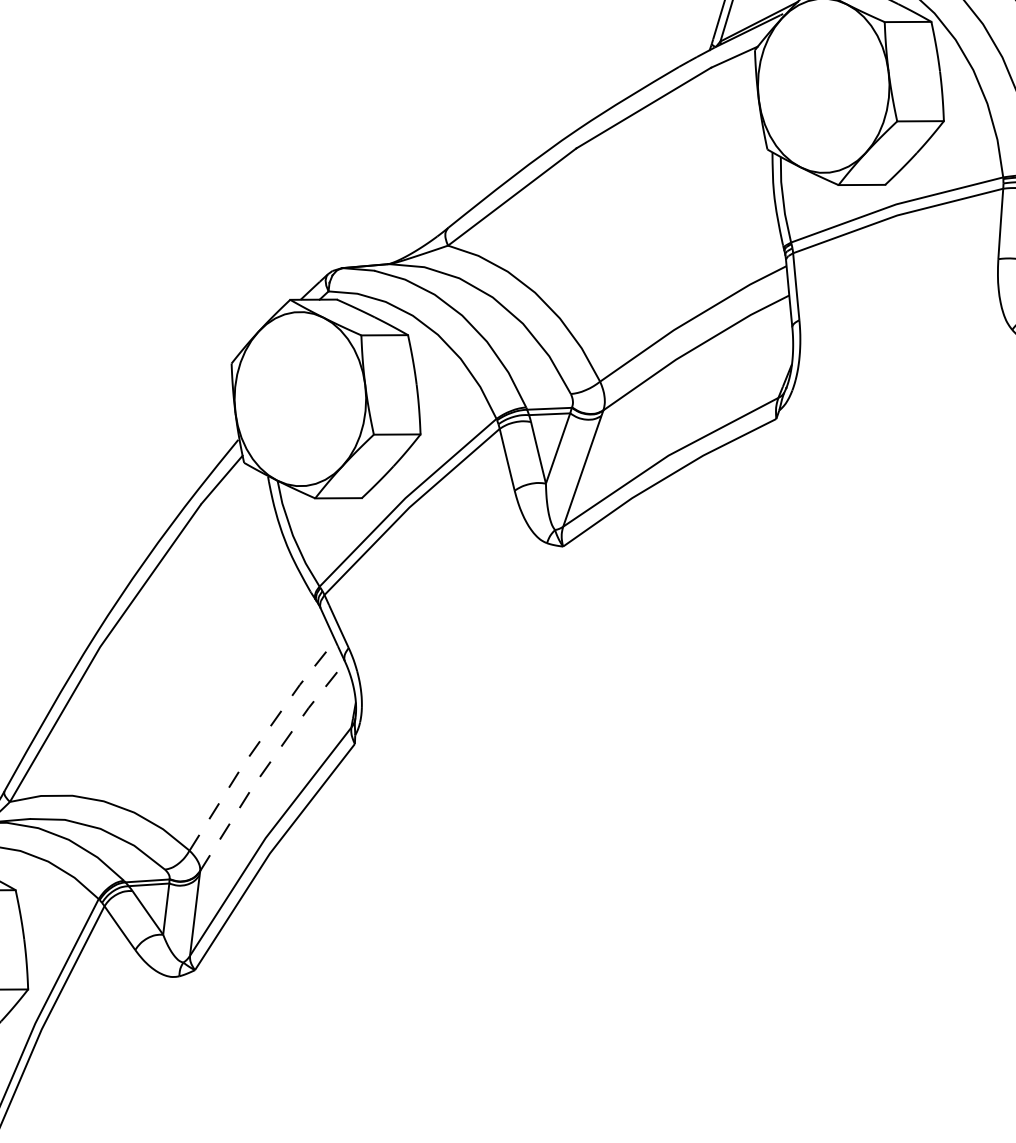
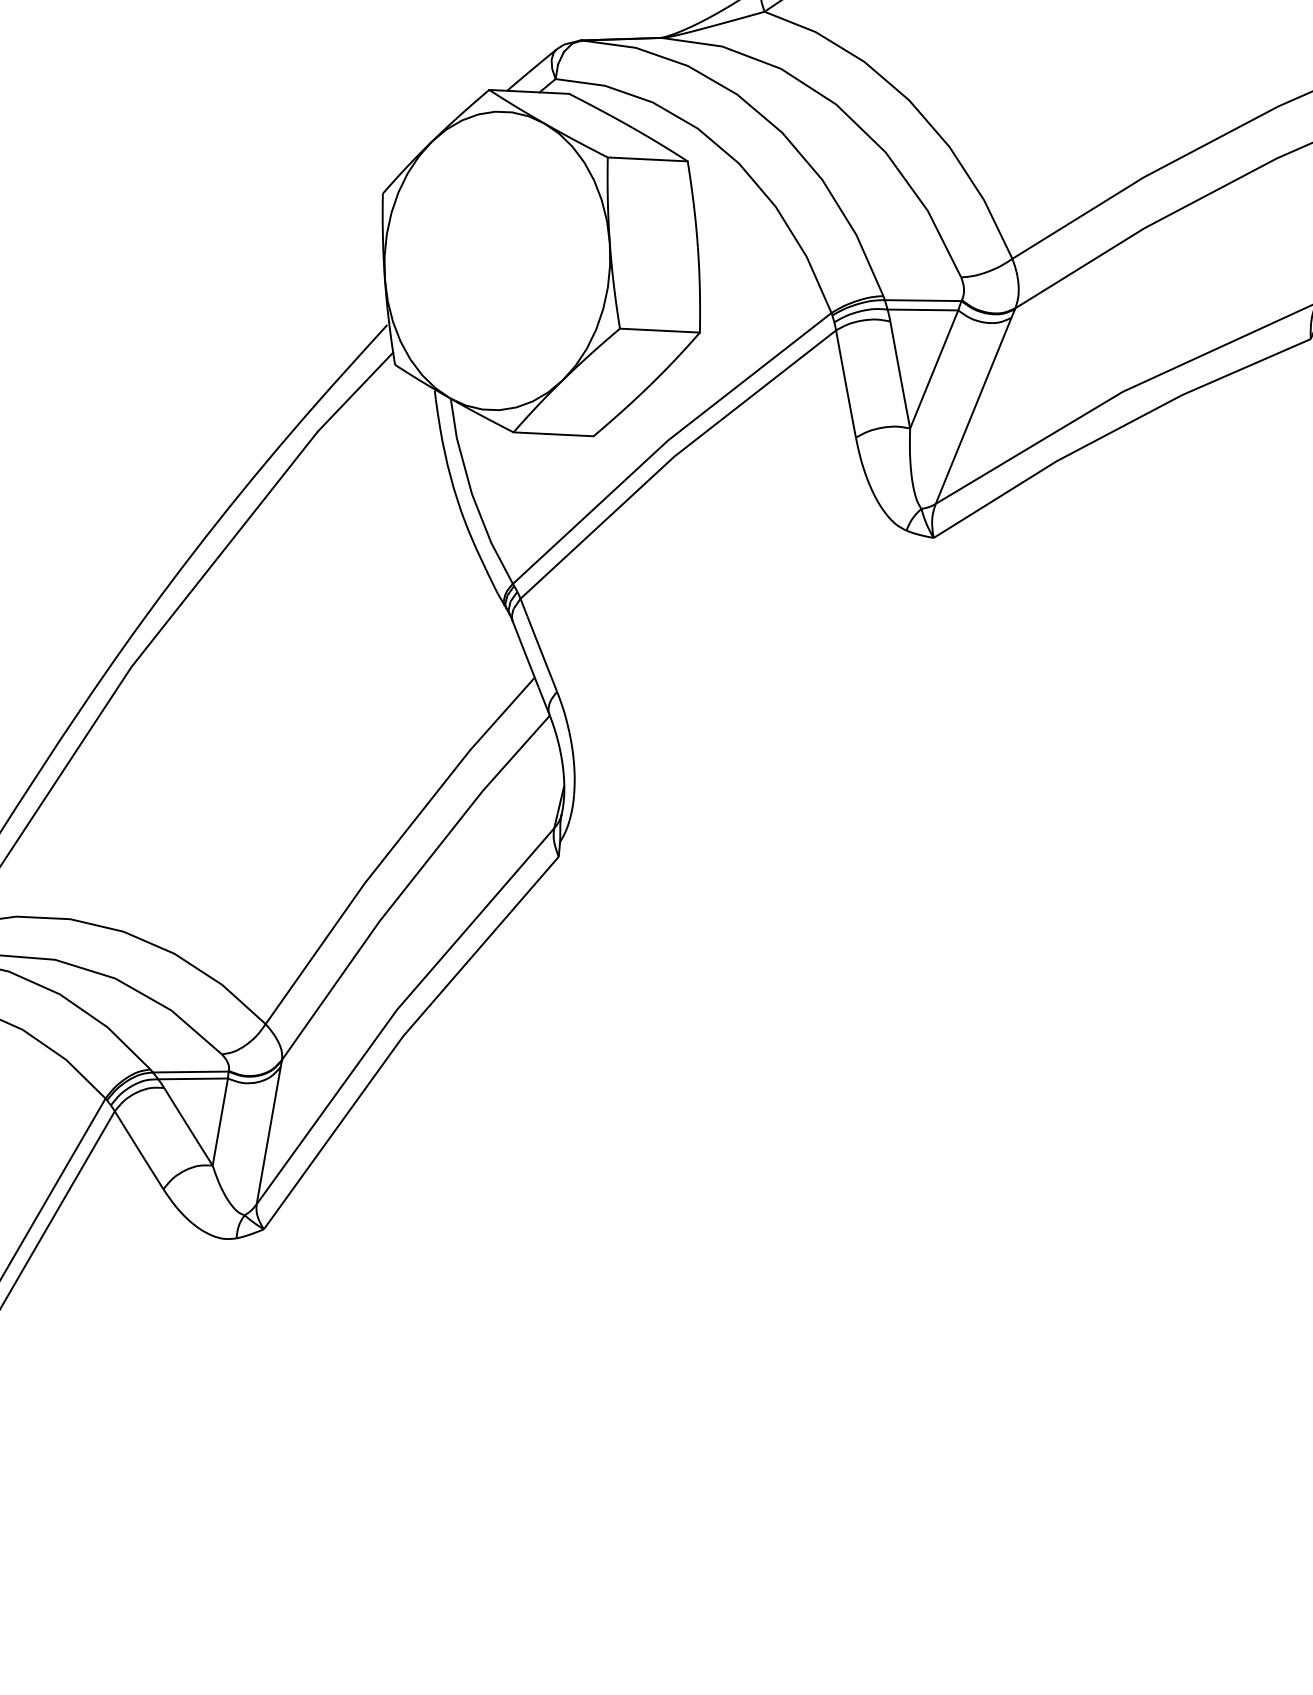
line: (259, 742) -> (395, 845), dashed -> solid
line: (269, 763) -> (410, 882), dashed -> solid

